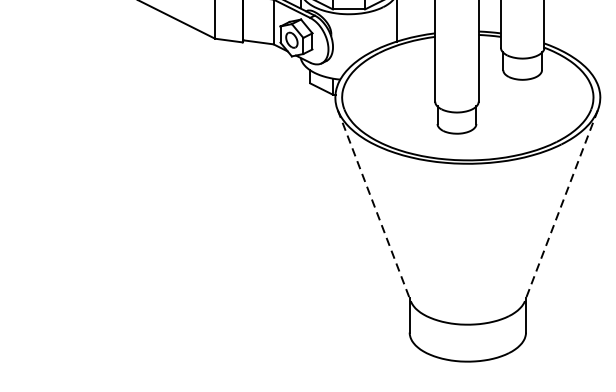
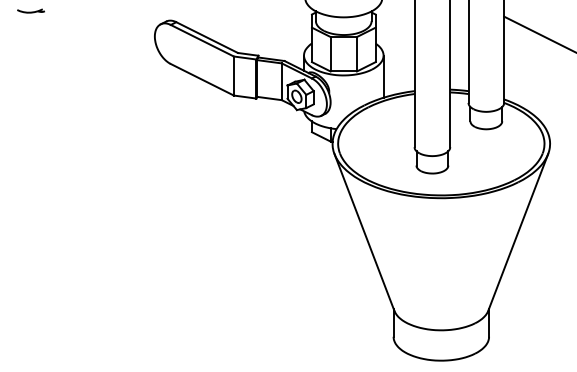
line: (374, 205) -> (364, 232), dashed -> solid
line: (561, 205) -> (518, 232), dashed -> solid

